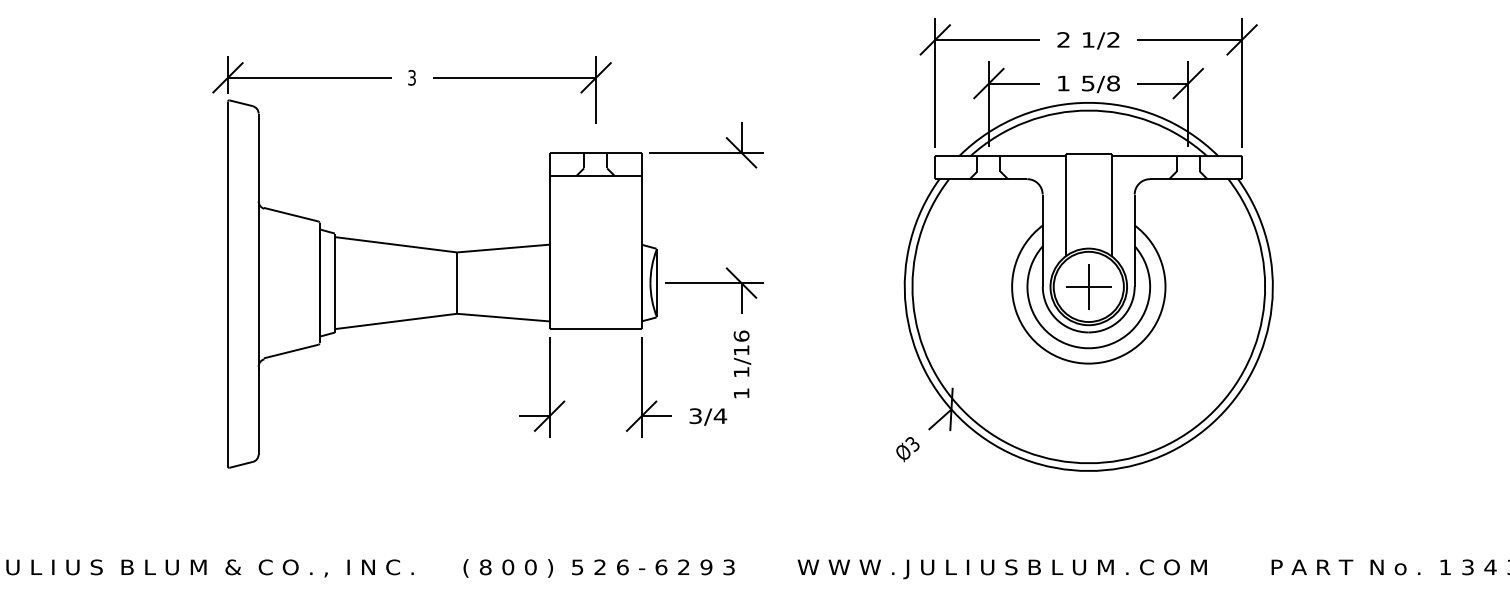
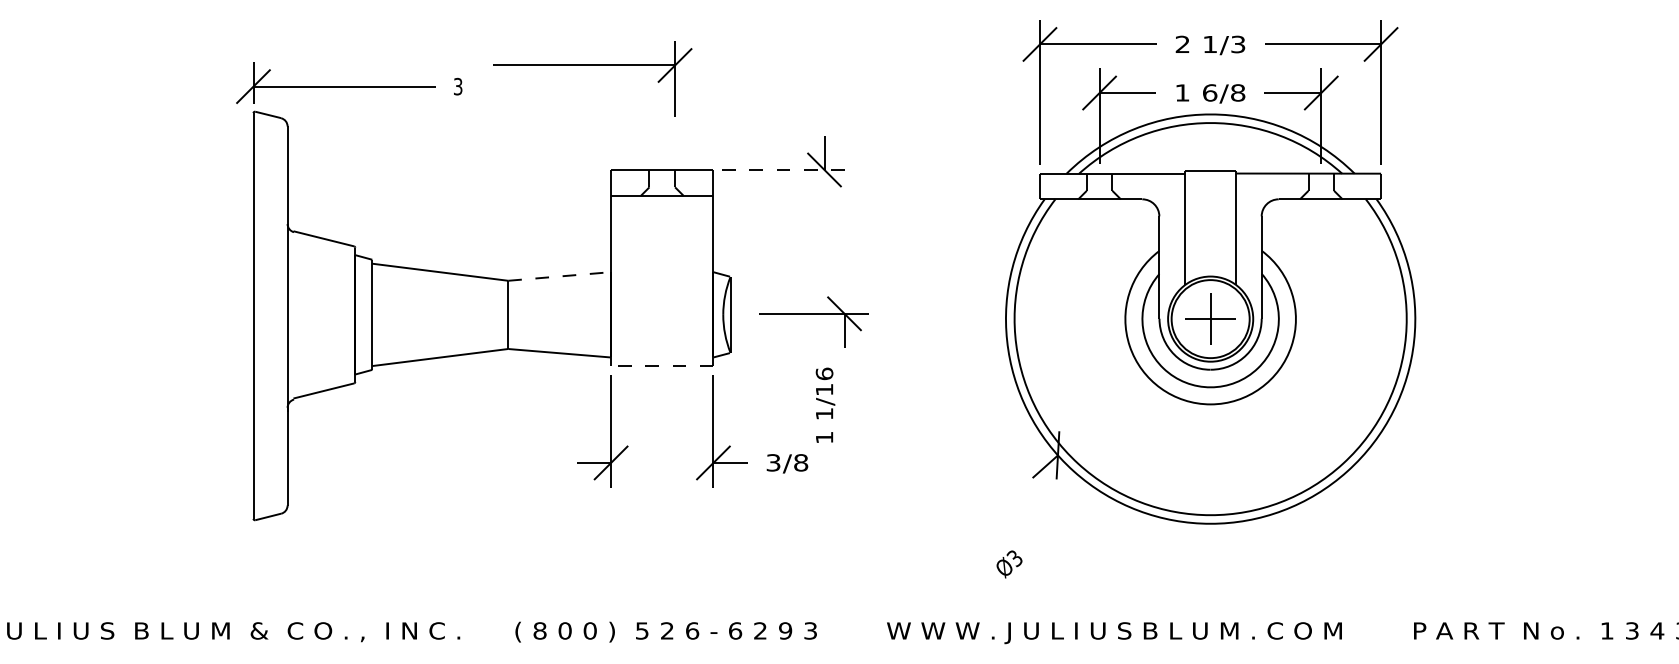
text: (1113, 39) -> (1238, 44), 1/2 -> 1/3
part: (522, 78) -> (593, 66), moved
text: (1087, 83) -> (1209, 92), 5/8 -> 6/8
line: (706, 152) -> (785, 169), solid -> dashed
line: (503, 248) -> (559, 276), solid -> dashed
part: (714, 283) -> (814, 314), moved
line: (595, 329) -> (662, 366), solid -> dashed
text: (720, 416) -> (801, 463), 3/4 -> 3/8
text: (907, 449) -> (1009, 564), moved

